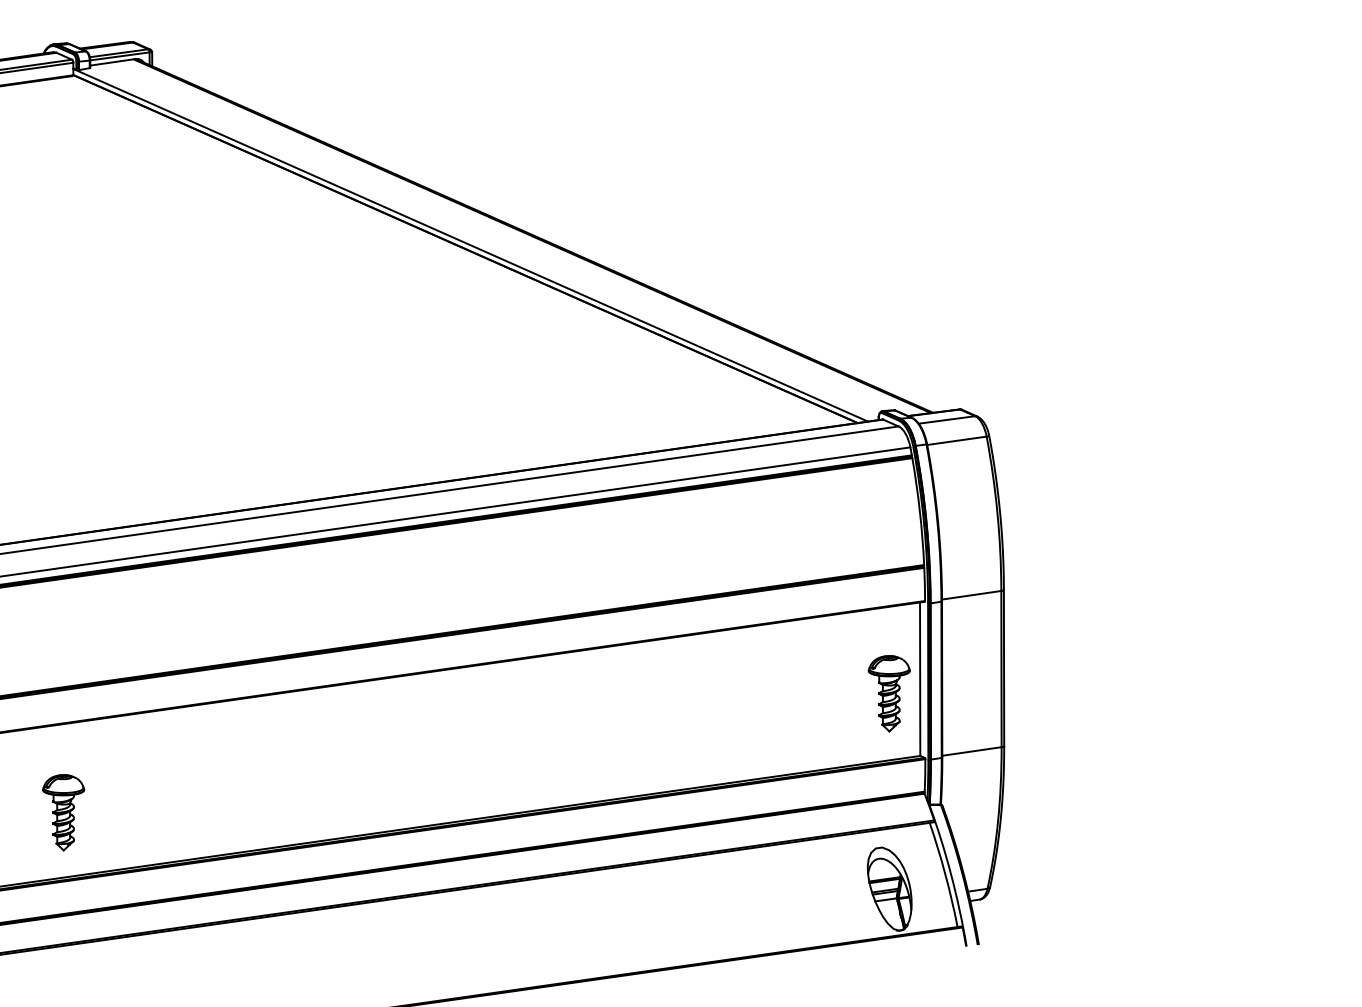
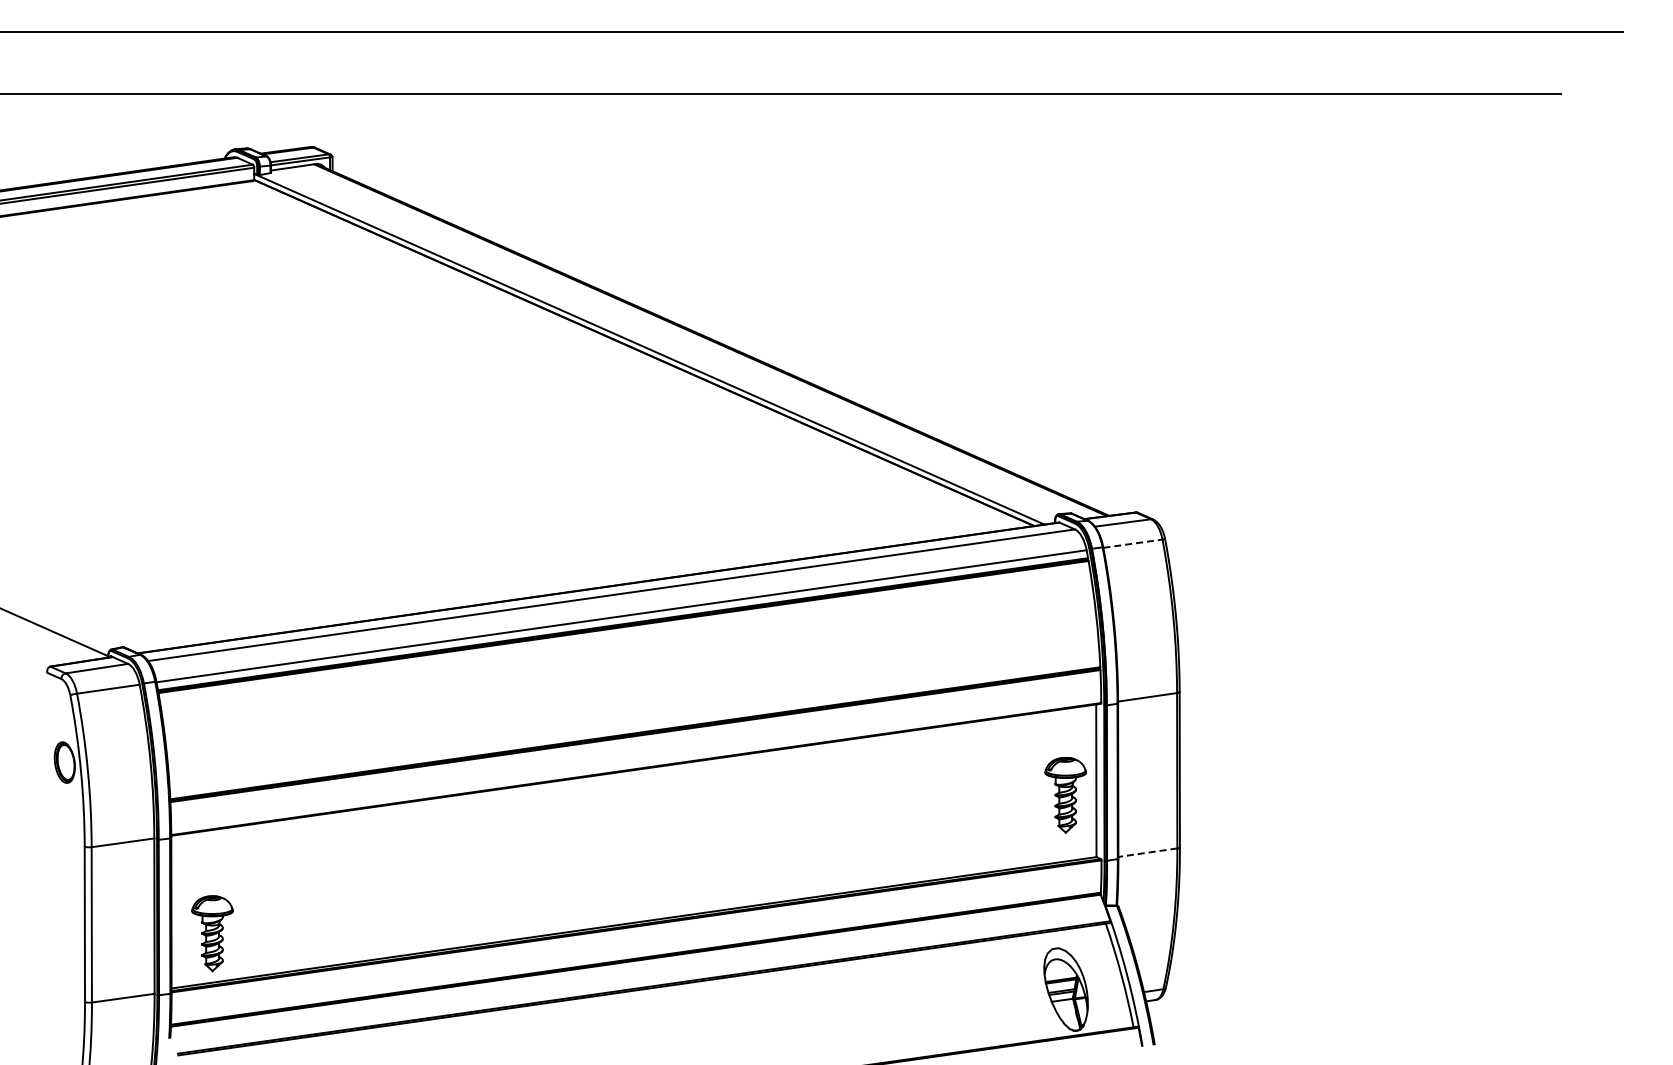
line: (956, 440) -> (1132, 543), solid -> dashed
line: (971, 751) -> (1147, 852), solid -> dashed
part: (63, 812) -> (212, 933), moved

